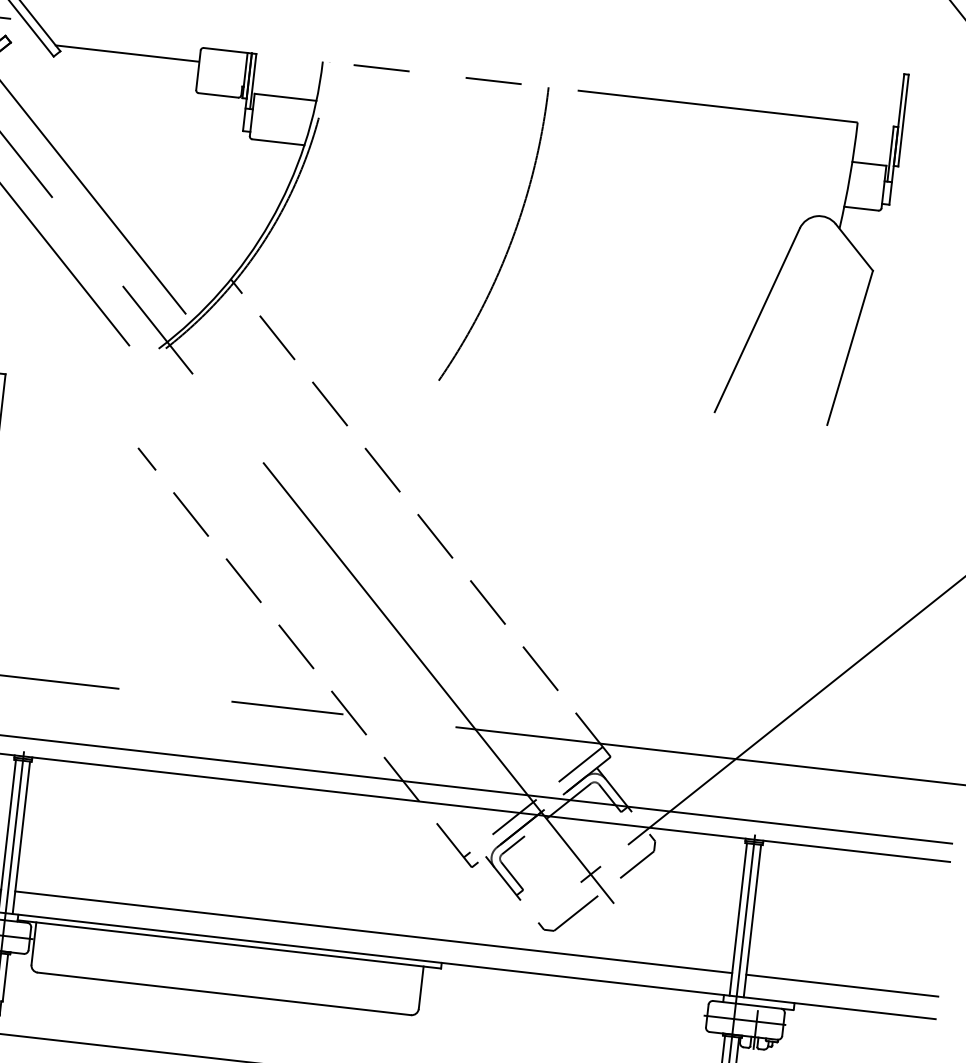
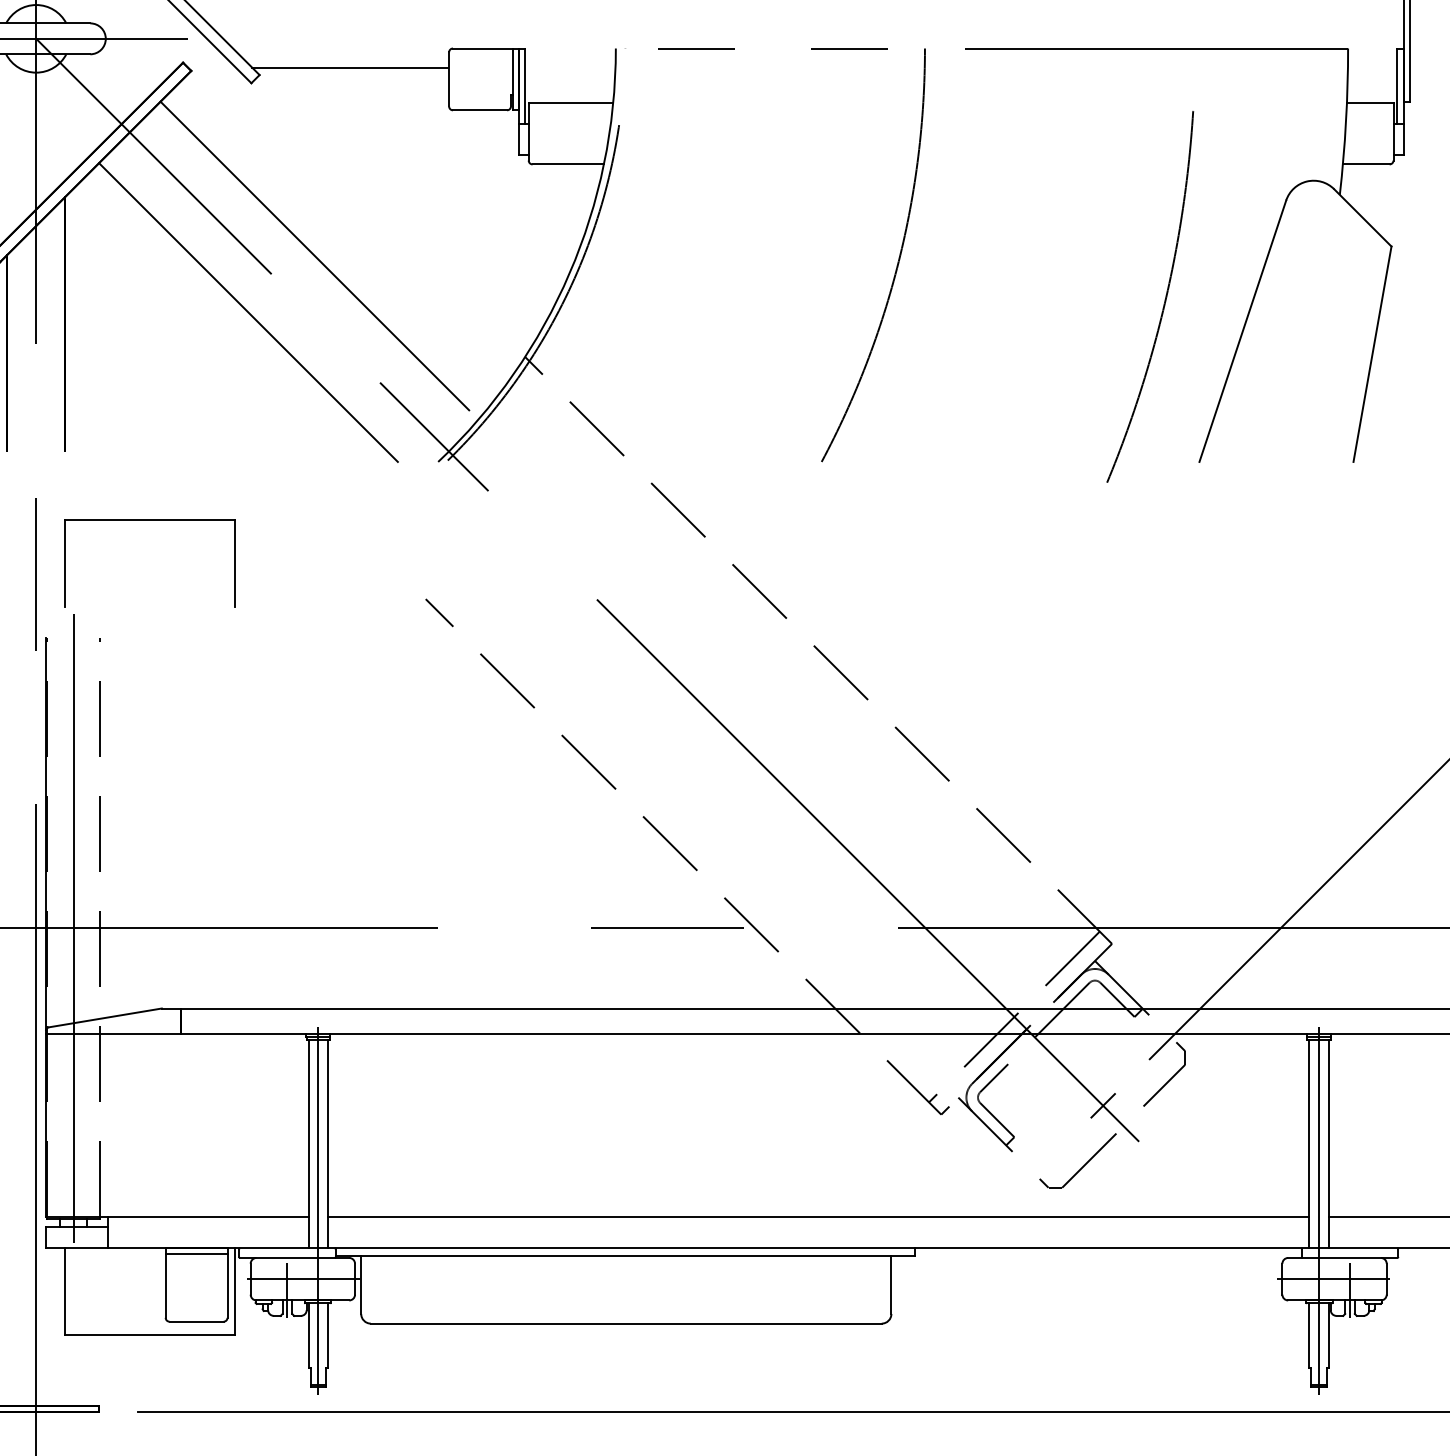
part: (702, 290) -> (1164, 299), added

